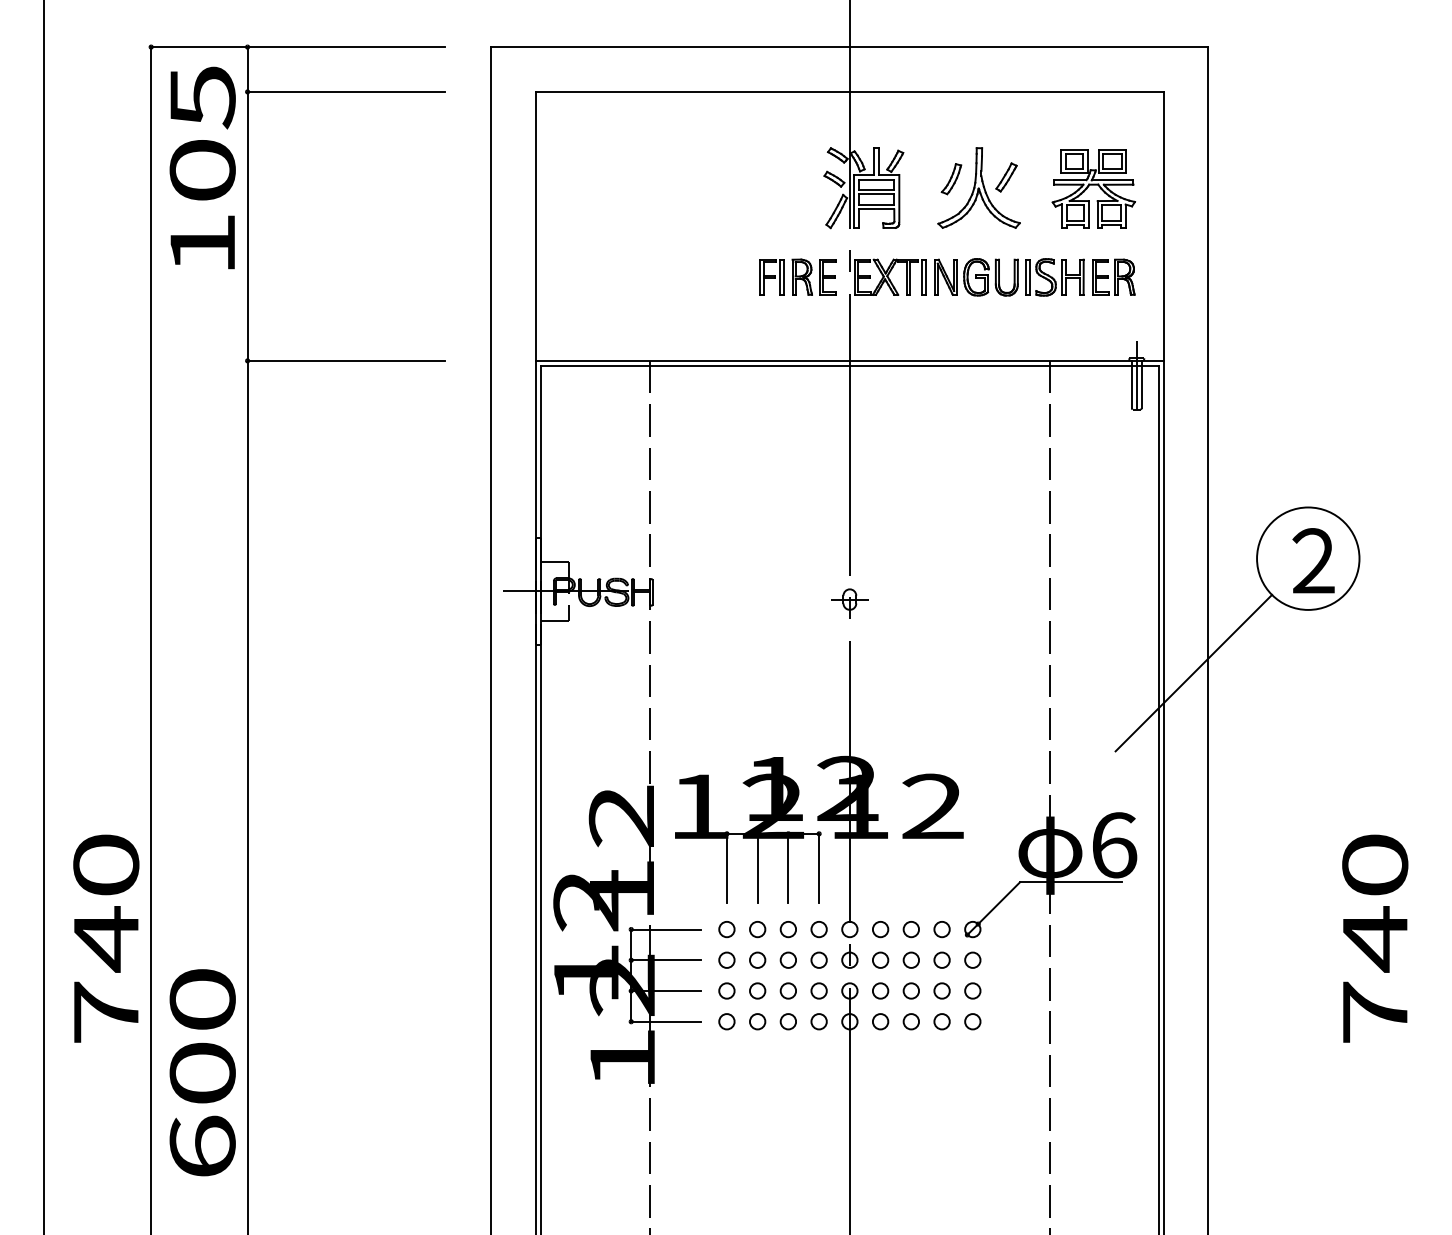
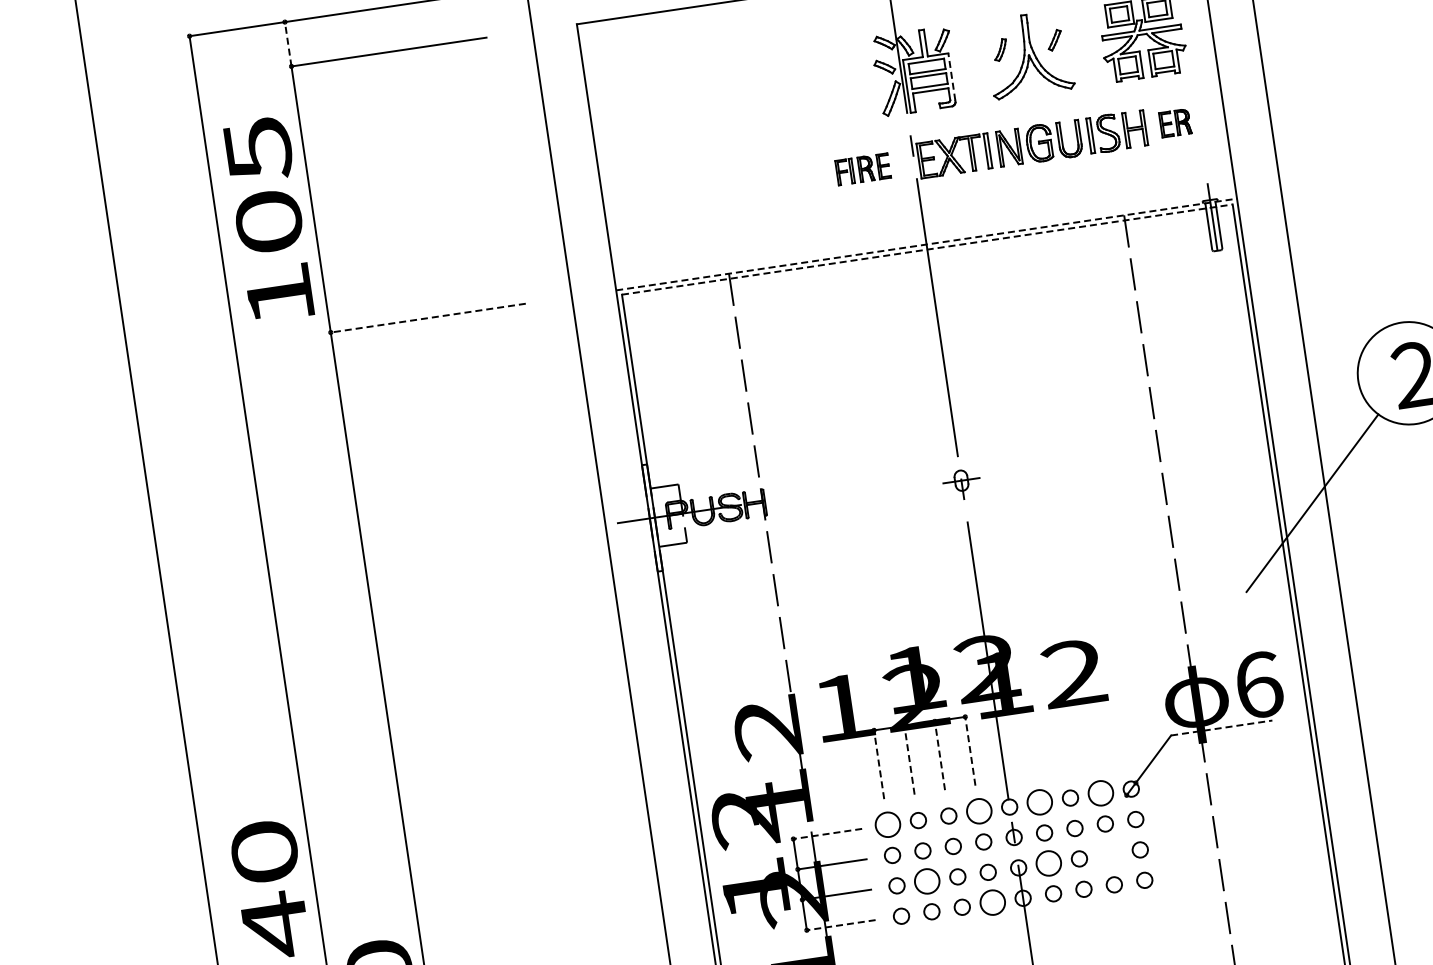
line: (247, 69) -> (288, 44), solid -> dashed
text: (202, 167) -> (268, 219), moved
part: (1006, 177) -> (1054, 40), size x0.7
part: (951, 179) -> (1000, 50), size x0.7
line: (899, 198) -> (951, 76), solid -> dashed
part: (797, 276) -> (862, 168), size x0.7
part: (1113, 276) -> (1175, 122), size x0.7
line: (346, 360) -> (428, 317), solid -> dashed
line: (849, 360) -> (926, 244), solid -> dashed
line: (849, 366) -> (927, 250), solid -> dashed
line: (726, 868) -> (878, 764), solid -> dashed
line: (757, 868) -> (909, 760), solid -> dashed
line: (788, 868) -> (940, 755), solid -> dashed
line: (819, 868) -> (970, 751), solid -> dashed
line: (1071, 882) -> (1222, 728), solid -> dashed
line: (665, 929) -> (827, 833), solid -> dashed
circle: (726, 929) -> (887, 825), size x1.6
circle: (818, 929) -> (978, 811), size x1.6
circle: (880, 929) -> (1039, 802), size x1.6
circle: (941, 929) -> (1100, 793), size x1.6
circle: (757, 990) -> (927, 880), size x1.6
circle: (880, 990) -> (1048, 862), size x1.6
circle: (941, 990) -> (1109, 854), removed
line: (665, 1021) -> (840, 925), solid -> dashed
circle: (818, 1021) -> (992, 902), size x1.6

